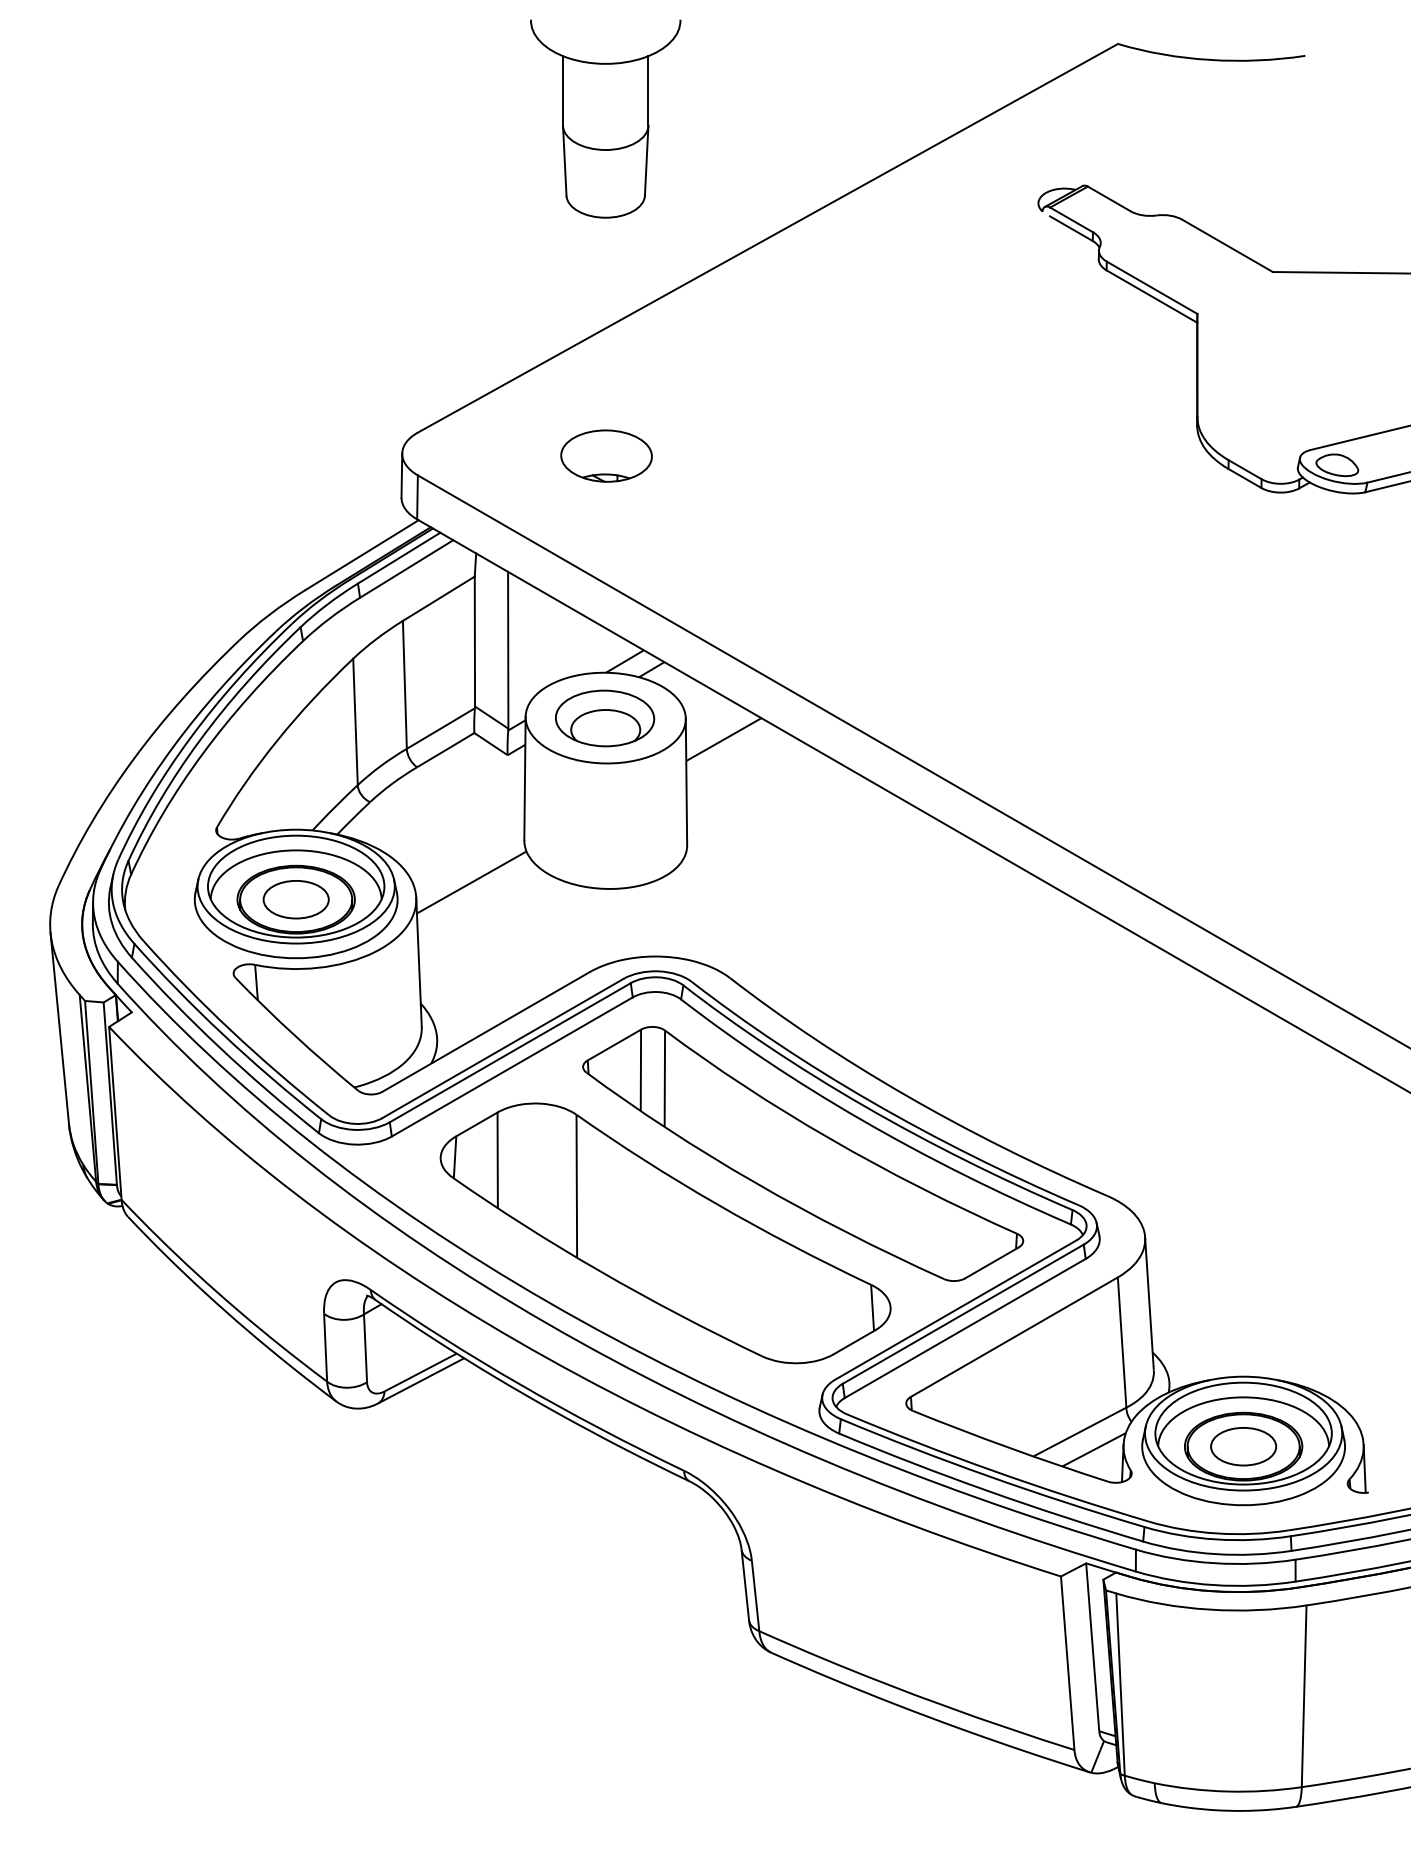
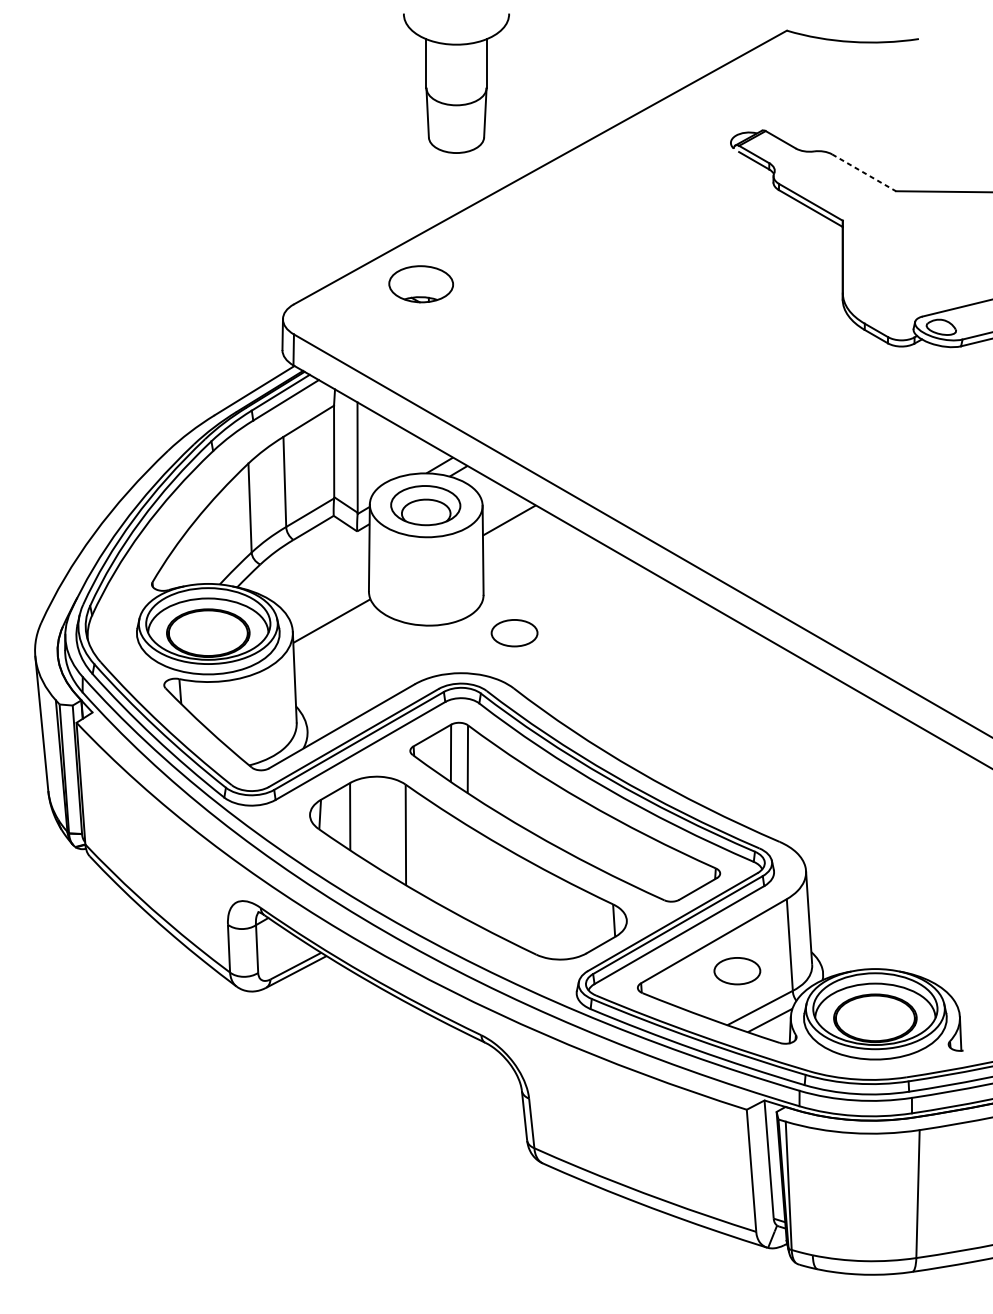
part: (605, 118) -> (456, 83), moved
line: (1227, 246) -> (864, 173), solid -> dashed
part: (606, 455) -> (421, 283), moved
part: (295, 899) -> (514, 633), moved
part: (1243, 1446) -> (737, 971), moved

